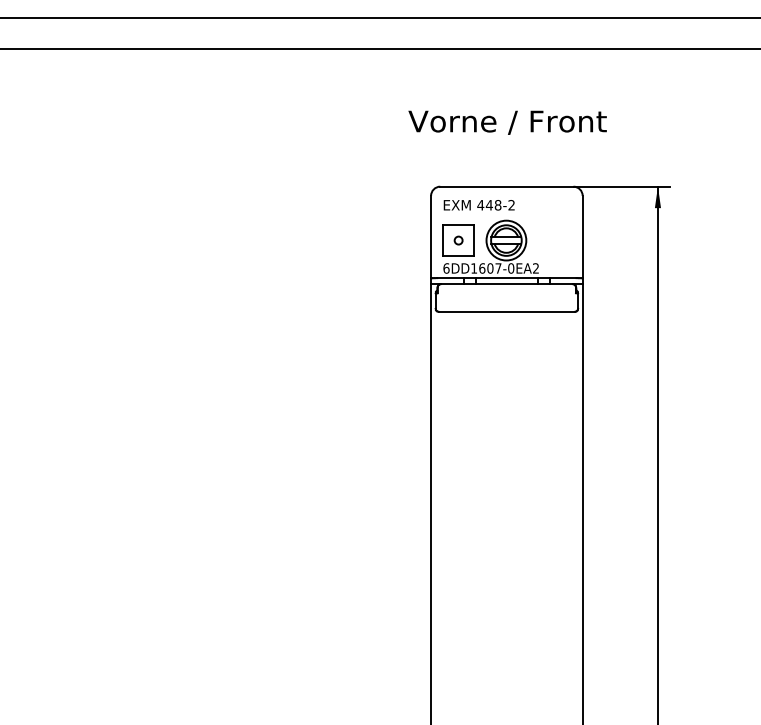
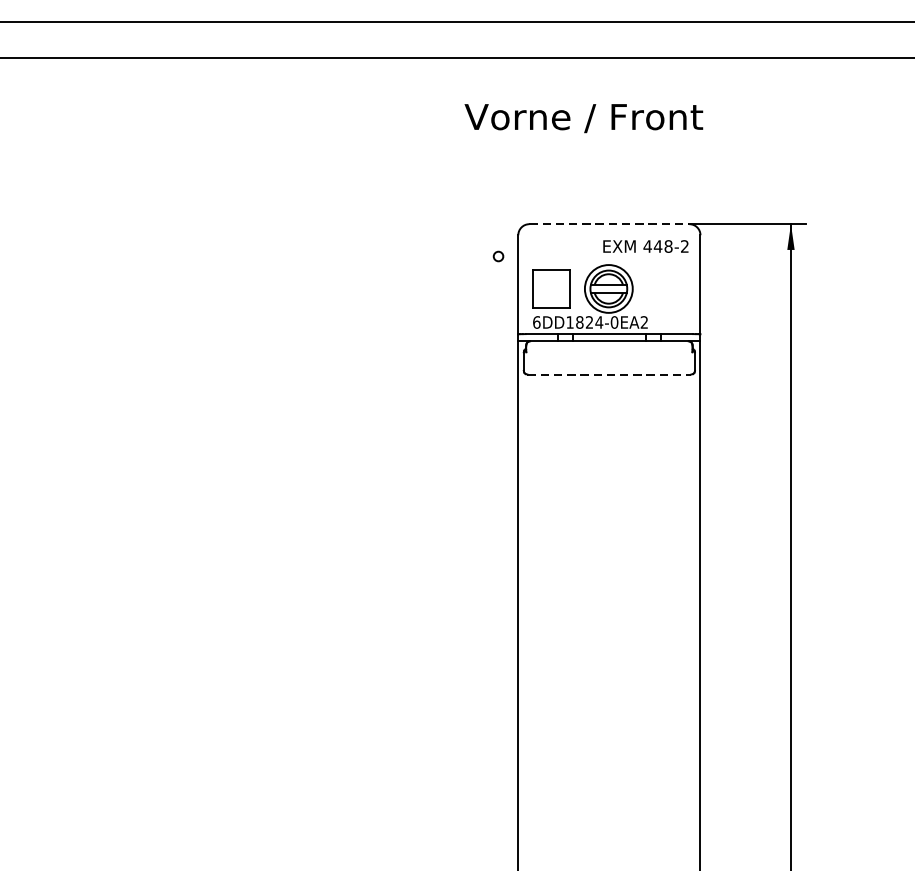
text: (507, 122) -> (583, 118), moved
line: (506, 186) -> (608, 223), solid -> dashed
text: (478, 205) -> (644, 246), moved
circle: (458, 240) -> (498, 256), moved
text: (490, 268) -> (589, 322), 6DD1607-0EA2 -> 6DD1824-0EA2
line: (507, 311) -> (610, 374), solid -> dashed

